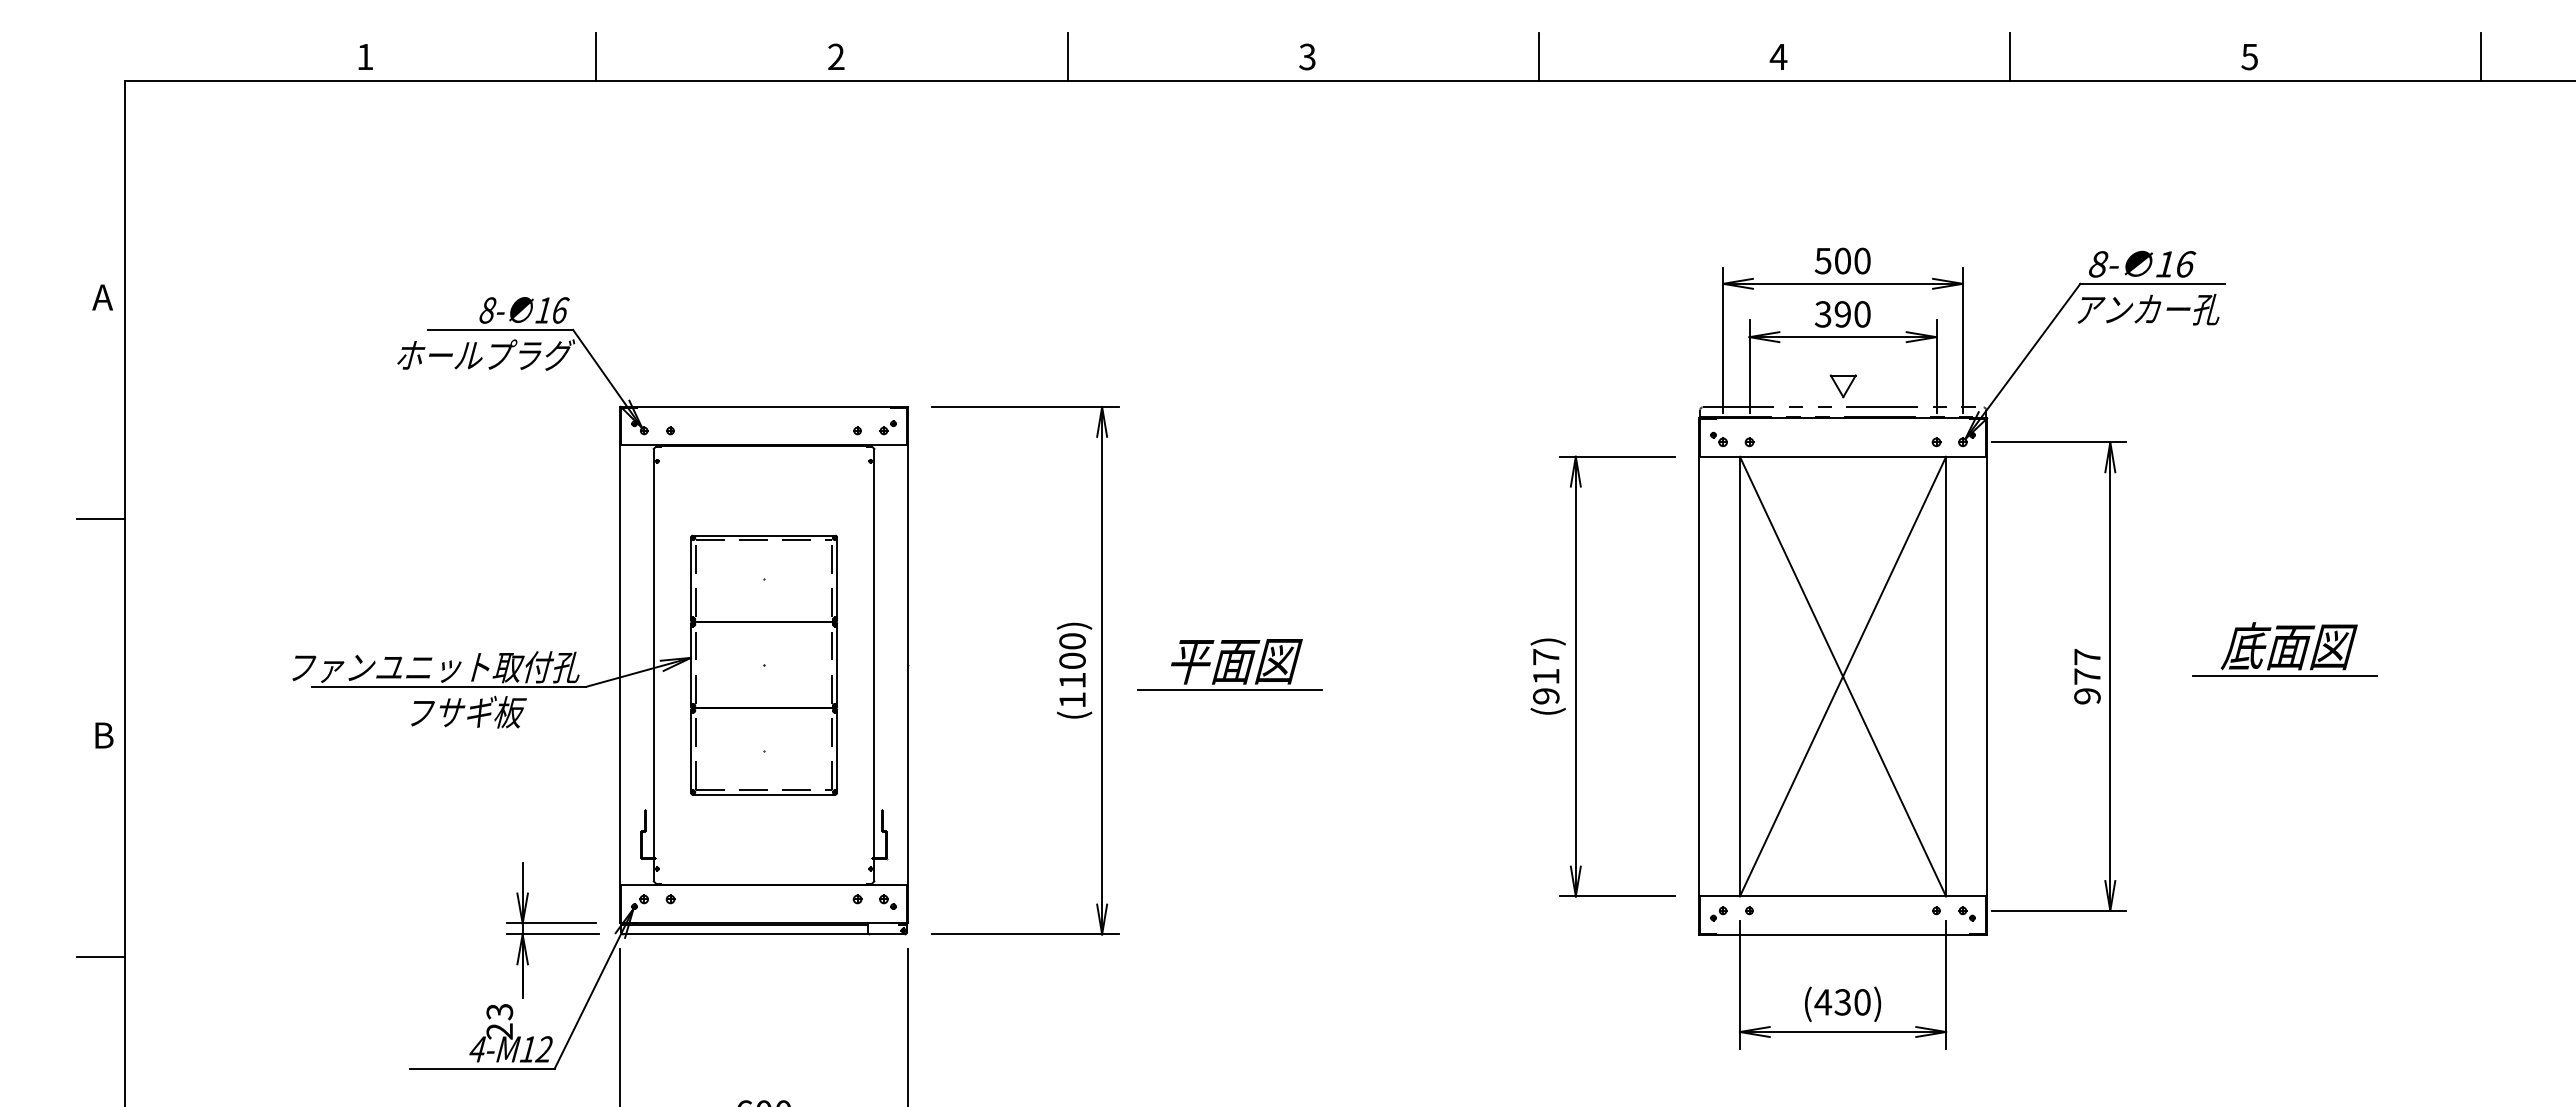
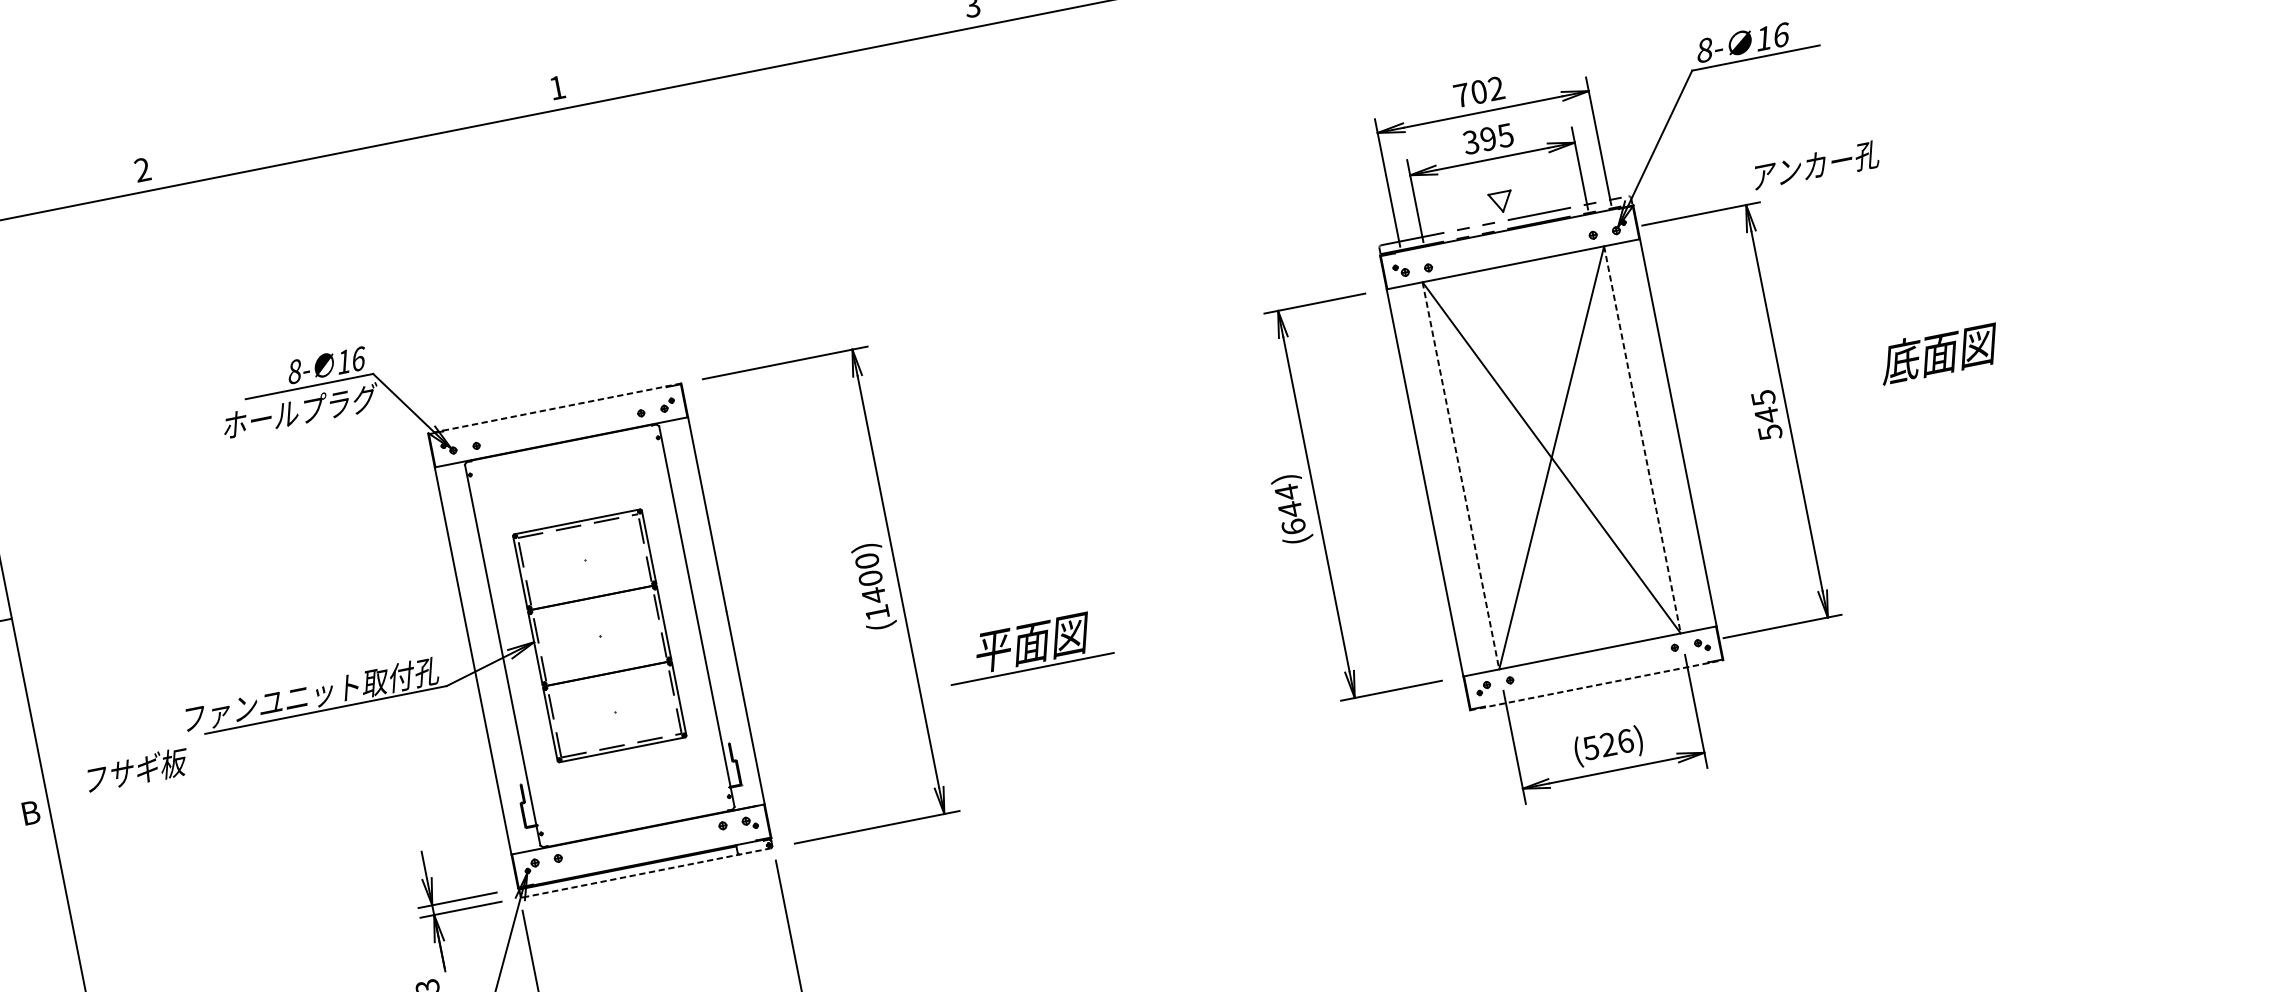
text: (365, 56) -> (142, 169), 1 -> 2
text: (836, 56) -> (557, 87), 2 -> 1
line: (596, 57) -> (346, 130), removed
line: (1067, 57) -> (760, 47), removed
text: (1842, 260) -> (1478, 91), 500 -> 702
text: (2148, 309) -> (1815, 165), moved
text: (1862, 314) -> (1505, 135), 390 -> 395
line: (764, 406) -> (555, 408), solid -> dashed
part: (1229, 664) -> (1027, 646), moved
line: (2285, 675) -> (1941, 379), removed
text: (1545, 676) -> (1289, 509), (917) -> (644)
line: (1739, 676) -> (1460, 475), solid -> dashed
line: (1946, 676) -> (1642, 439), solid -> dashed
text: (2087, 676) -> (1766, 415), 977 -> 545
text: (1072, 680) -> (873, 595), (1100) -> (1400)
text: (468, 711) -> (137, 769), moved
line: (764, 934) -> (647, 872), solid -> dashed
line: (1843, 934) -> (1597, 684), solid -> dashed
text: (1842, 1002) -> (1608, 744), (430) -> (526)

